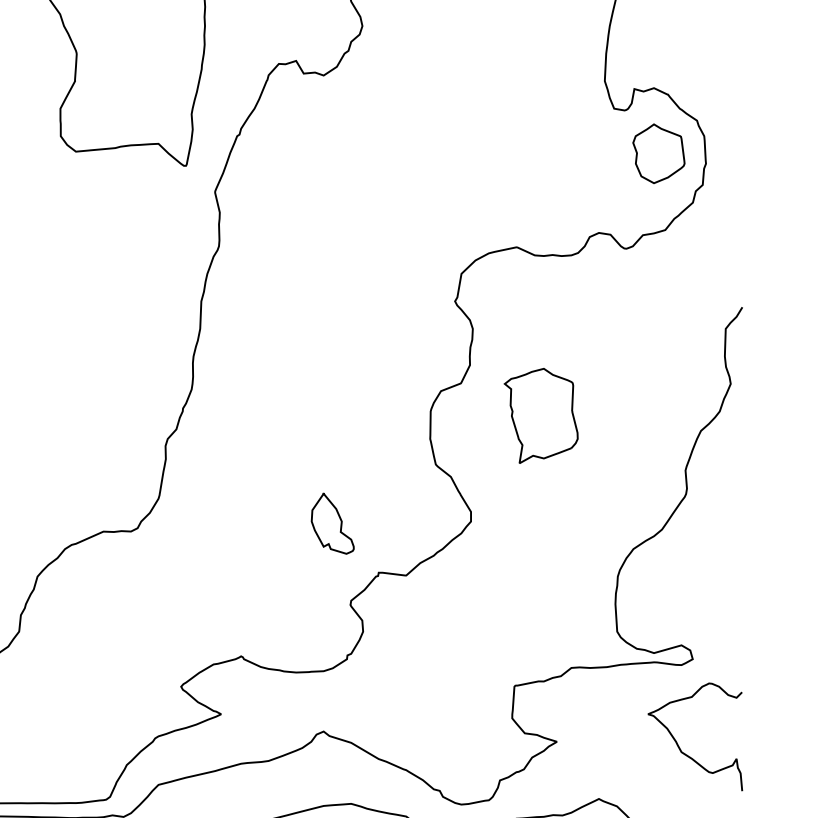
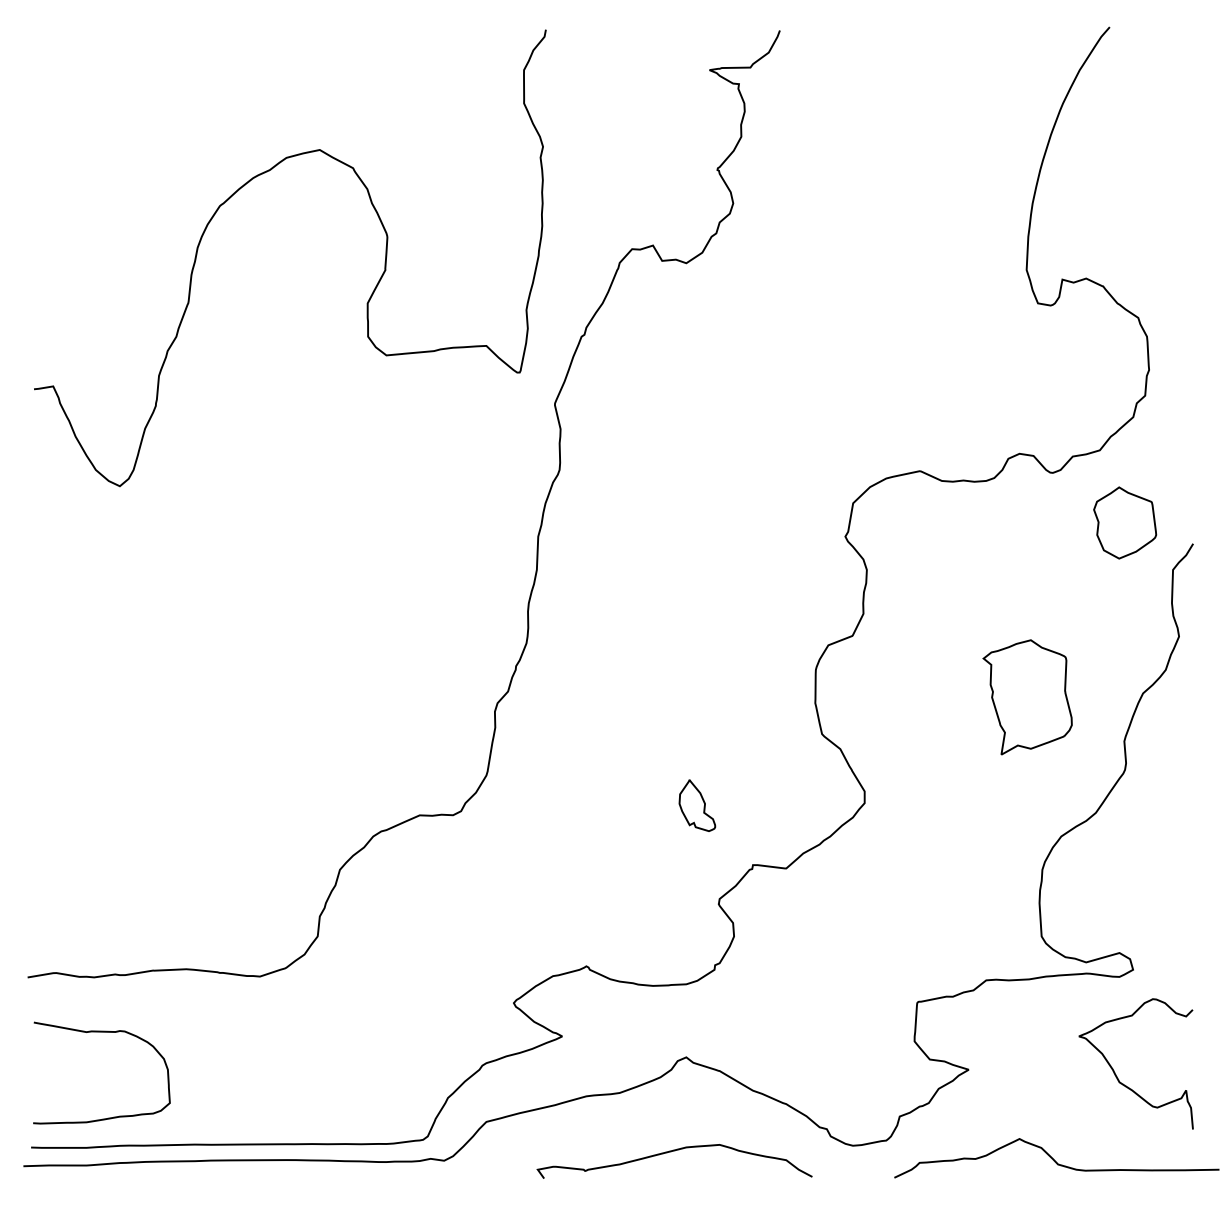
part: (659, 153) -> (1125, 522), moved
part: (541, 416) -> (1027, 697), moved
part: (332, 523) -> (697, 805), size x0.7

